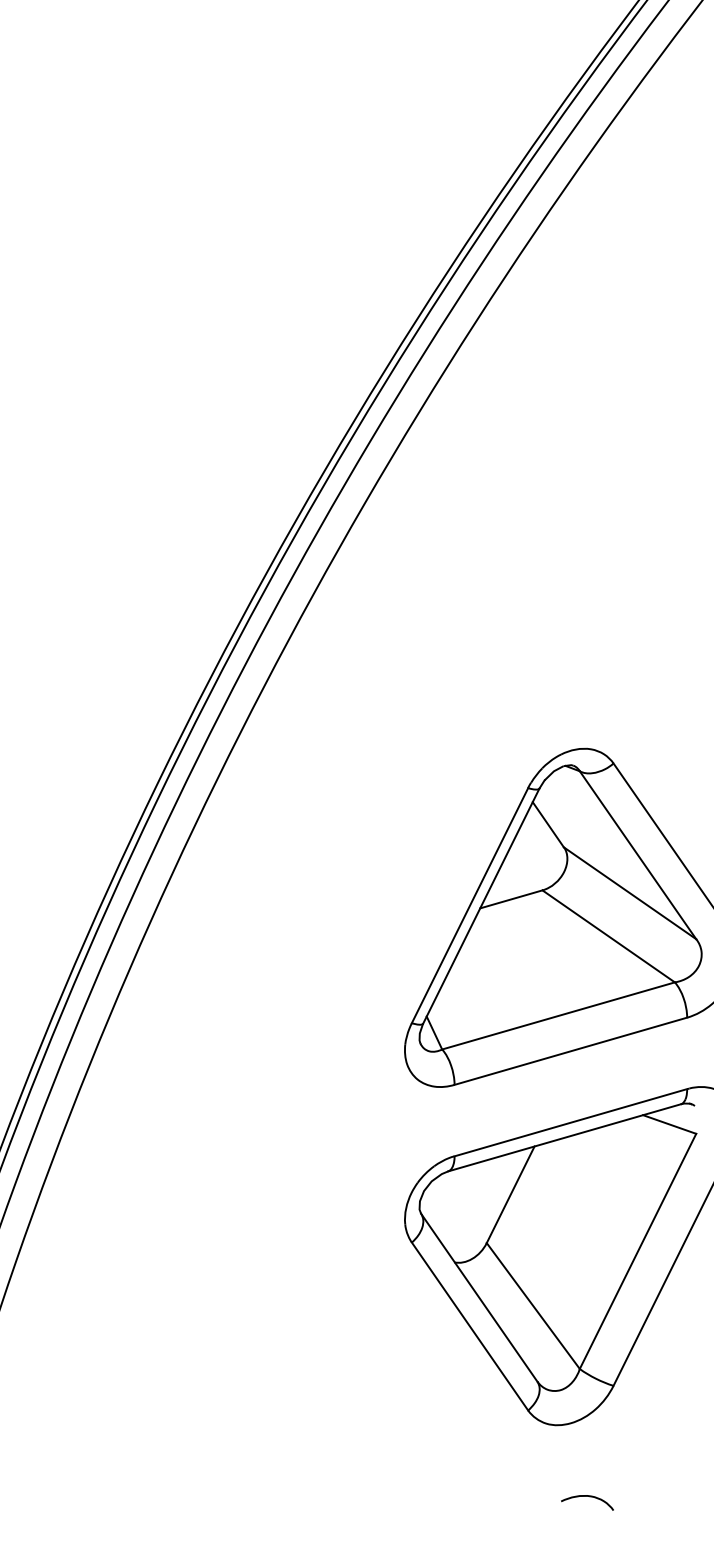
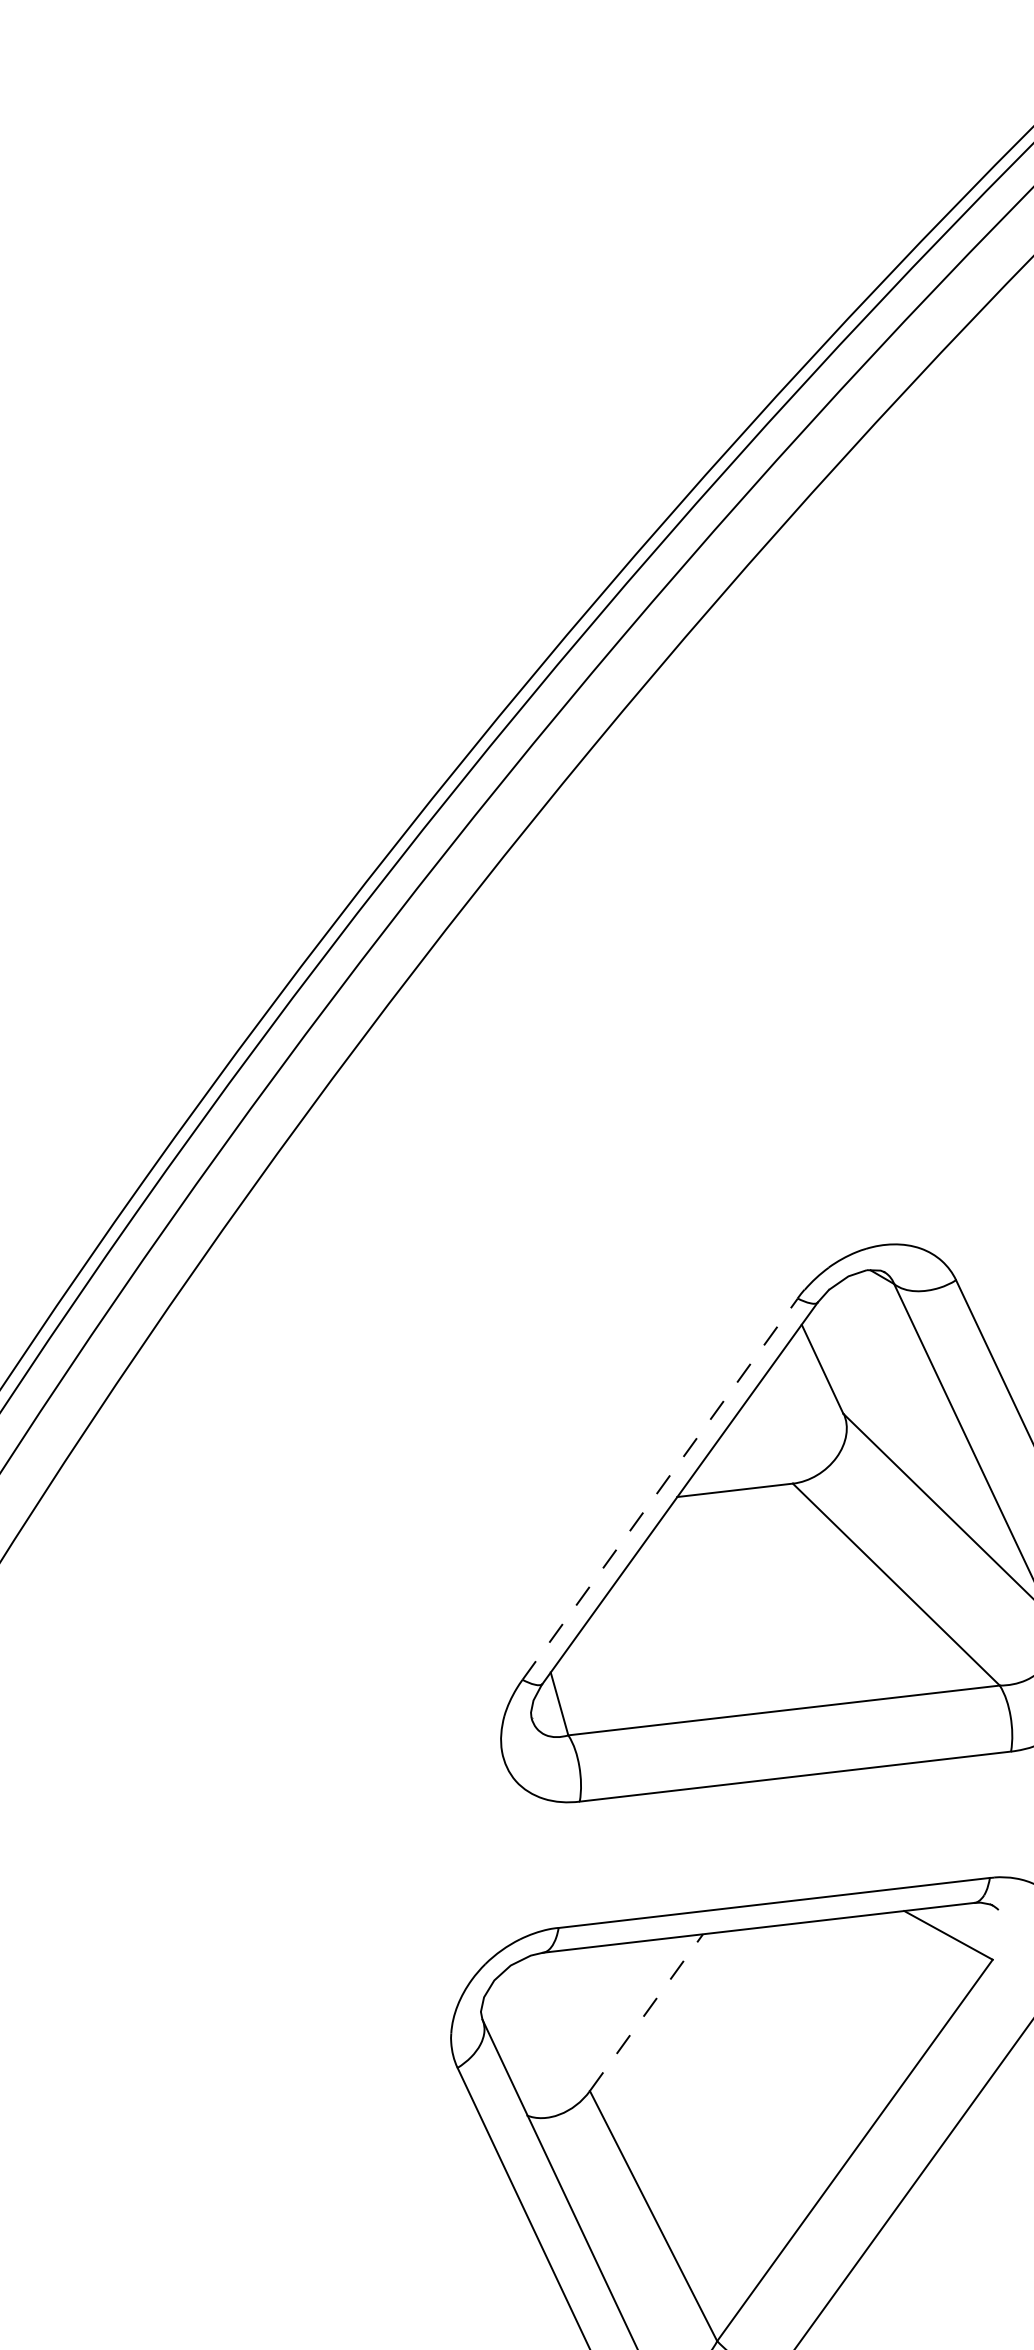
line: (470, 905) -> (661, 1489), solid -> dashed
line: (510, 1194) -> (646, 2012), solid -> dashed

